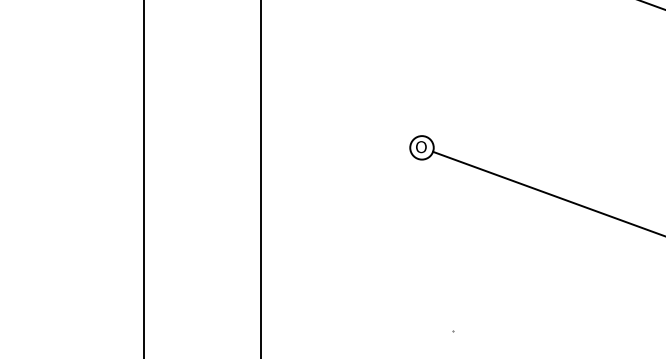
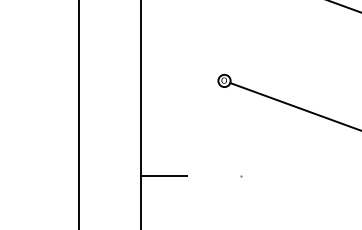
line: (304, 331) -> (163, 176), added

